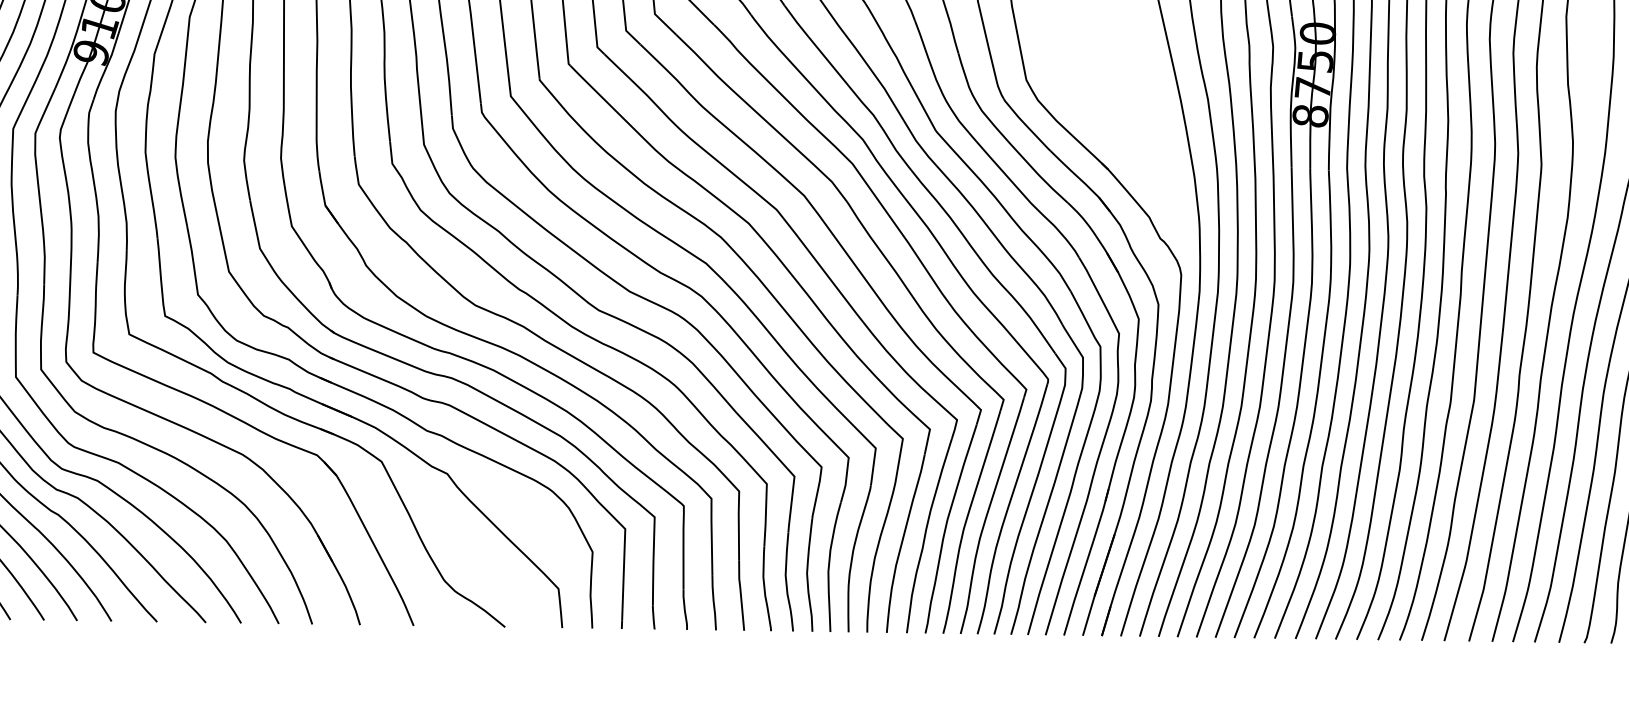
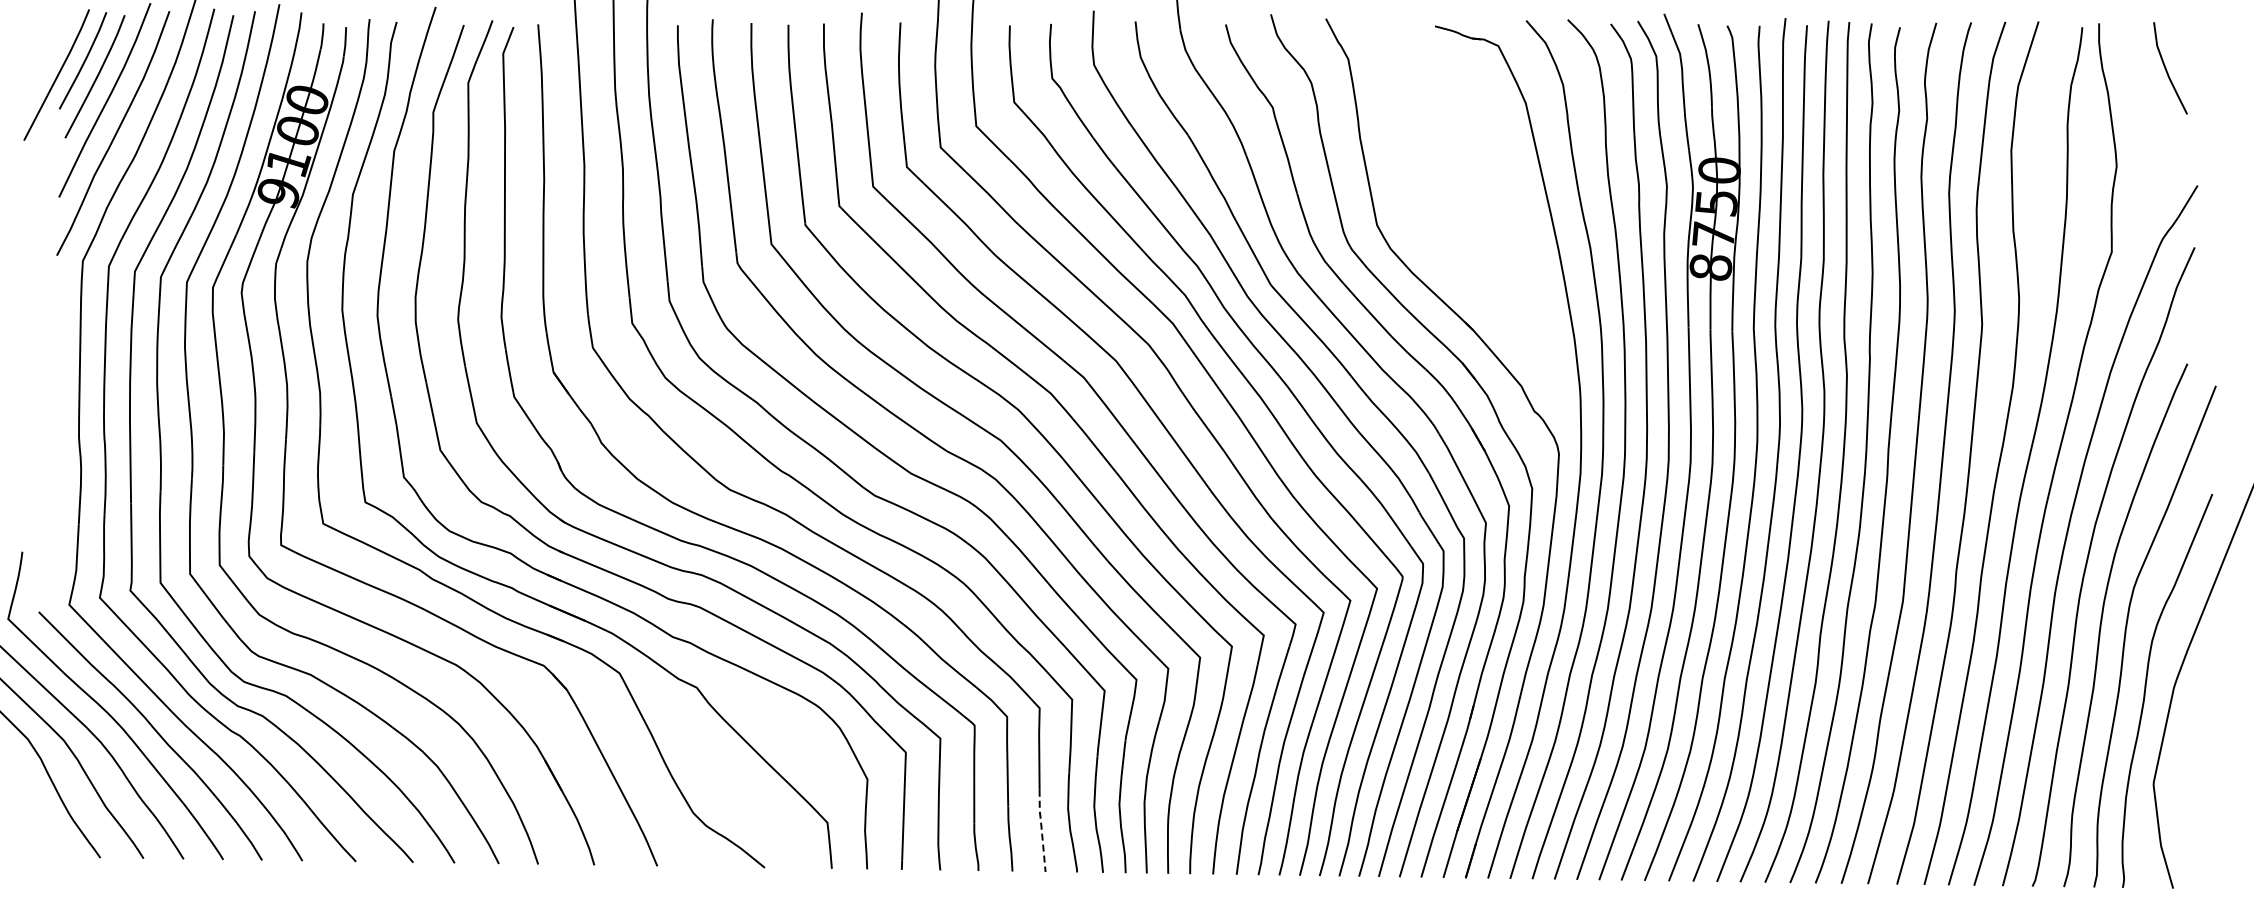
line: (740, 594) -> (1041, 829), solid -> dashed

